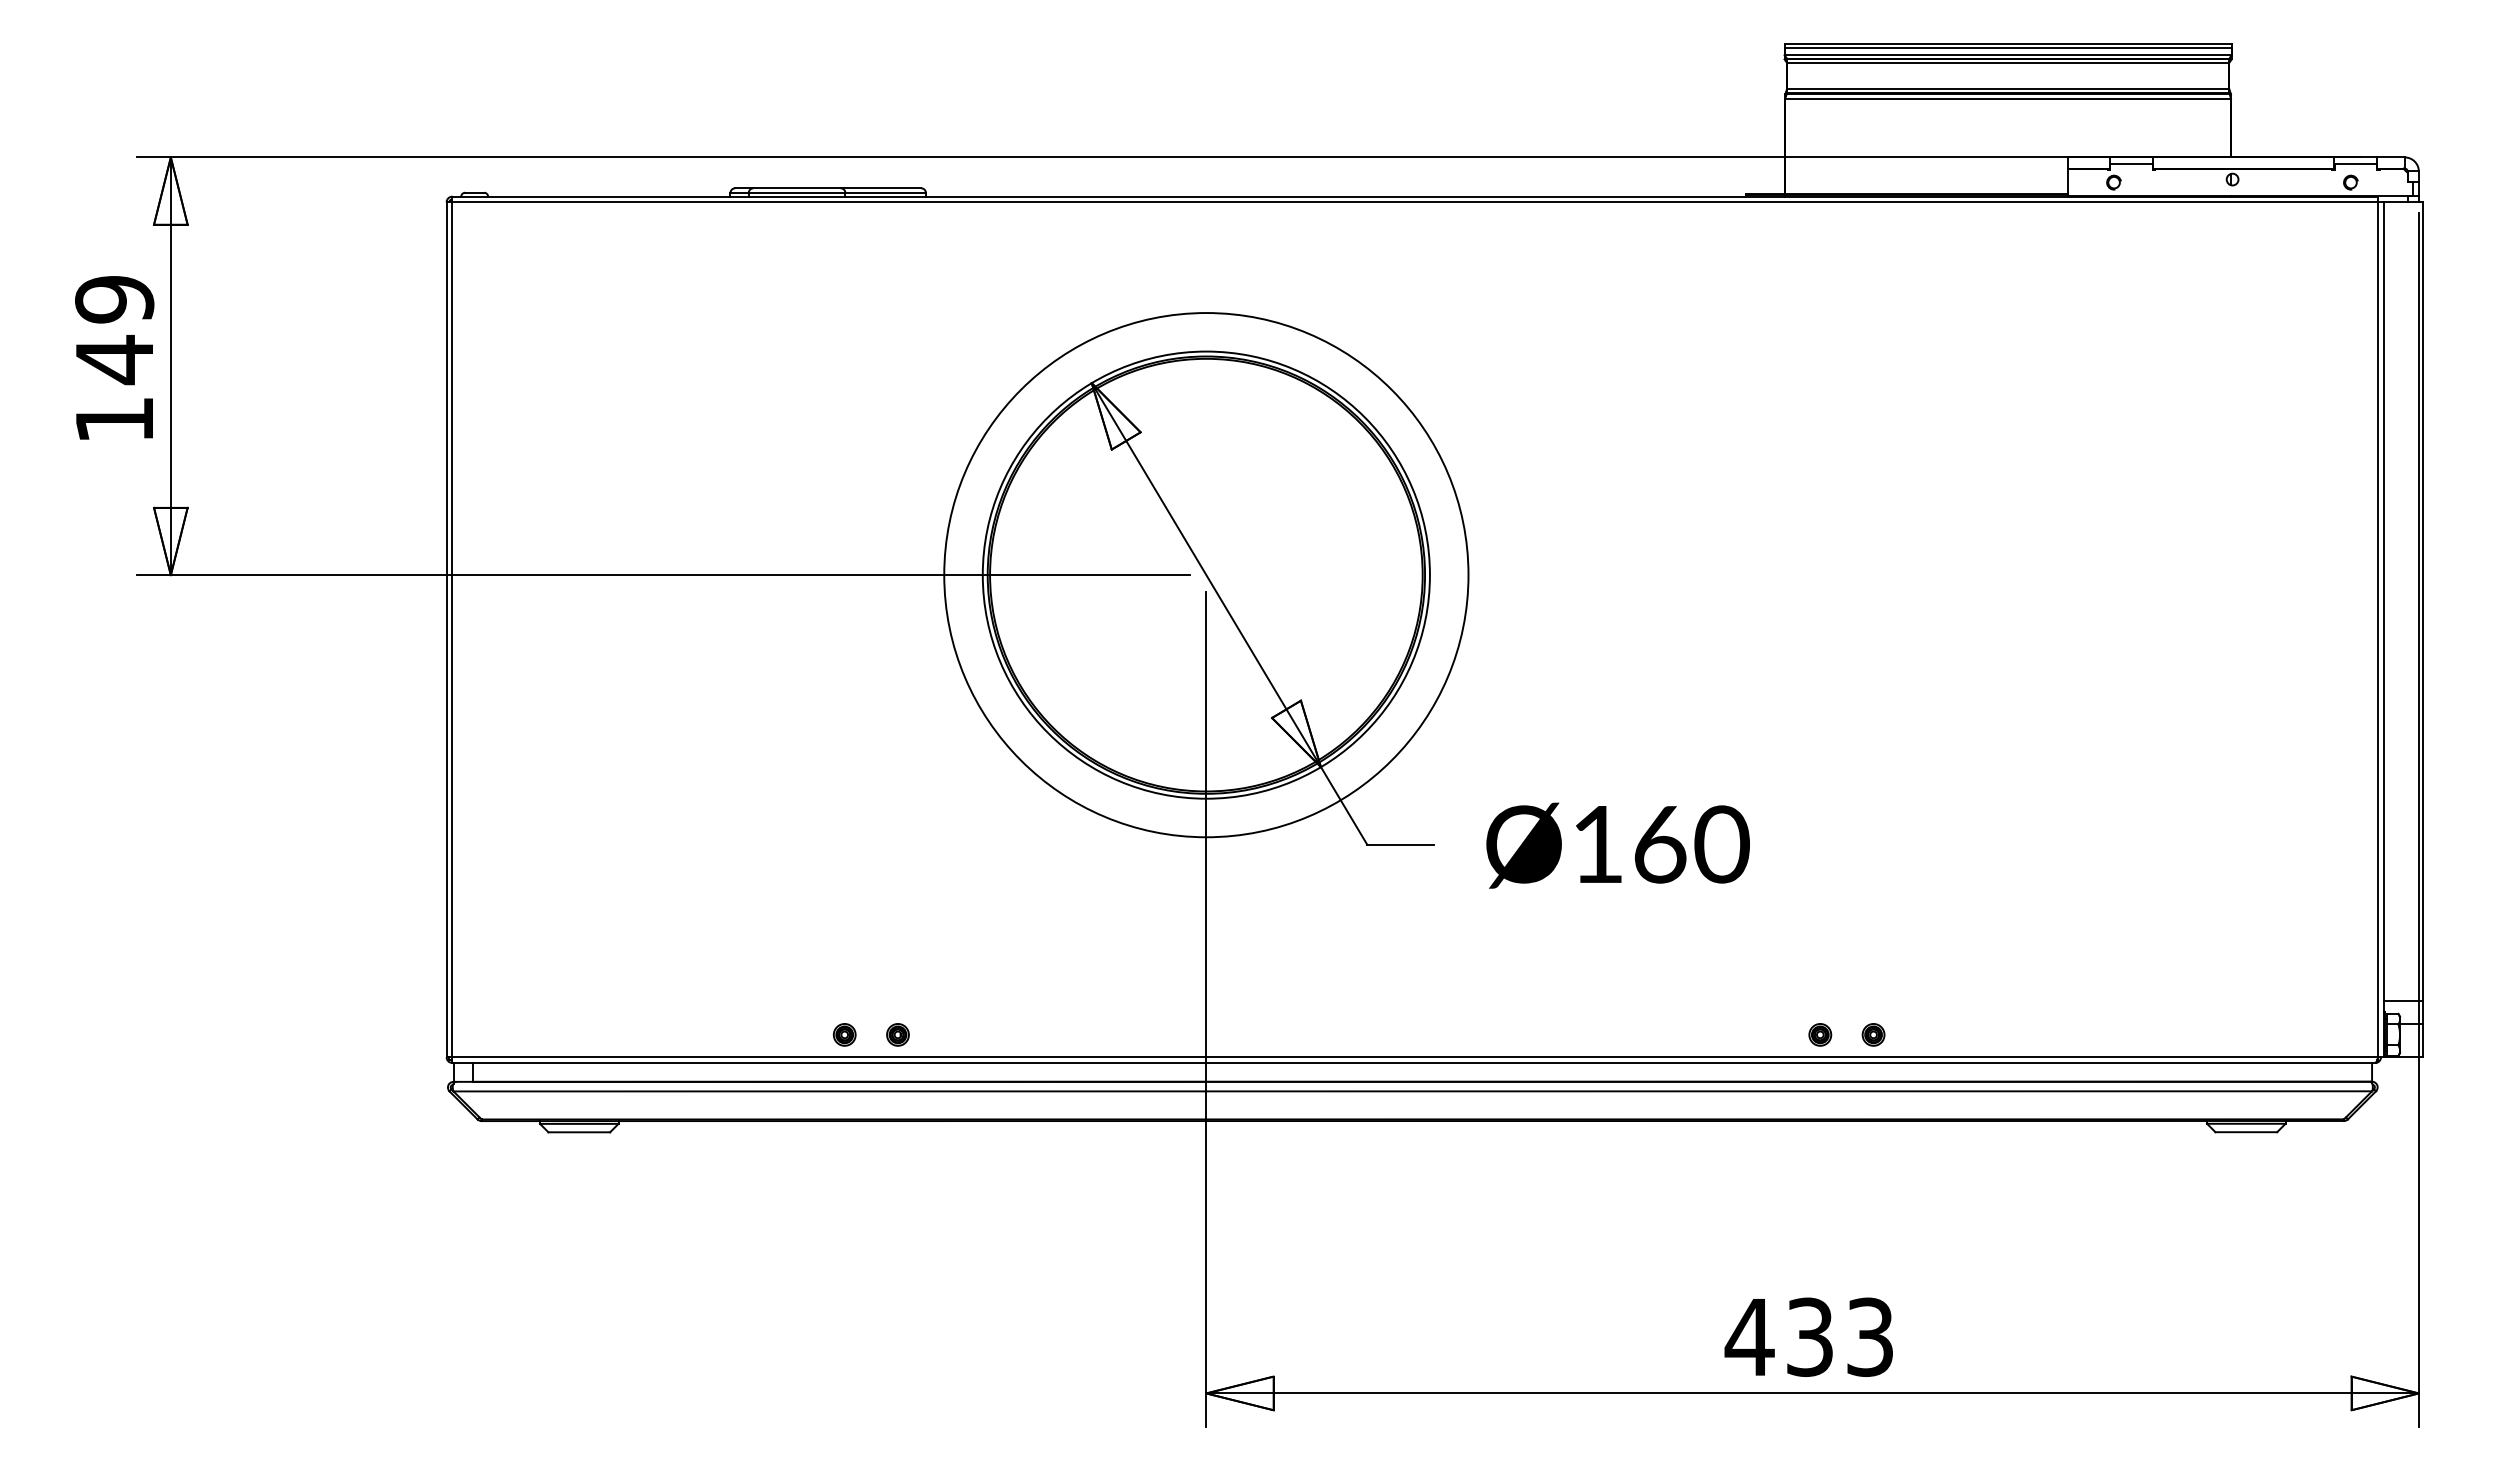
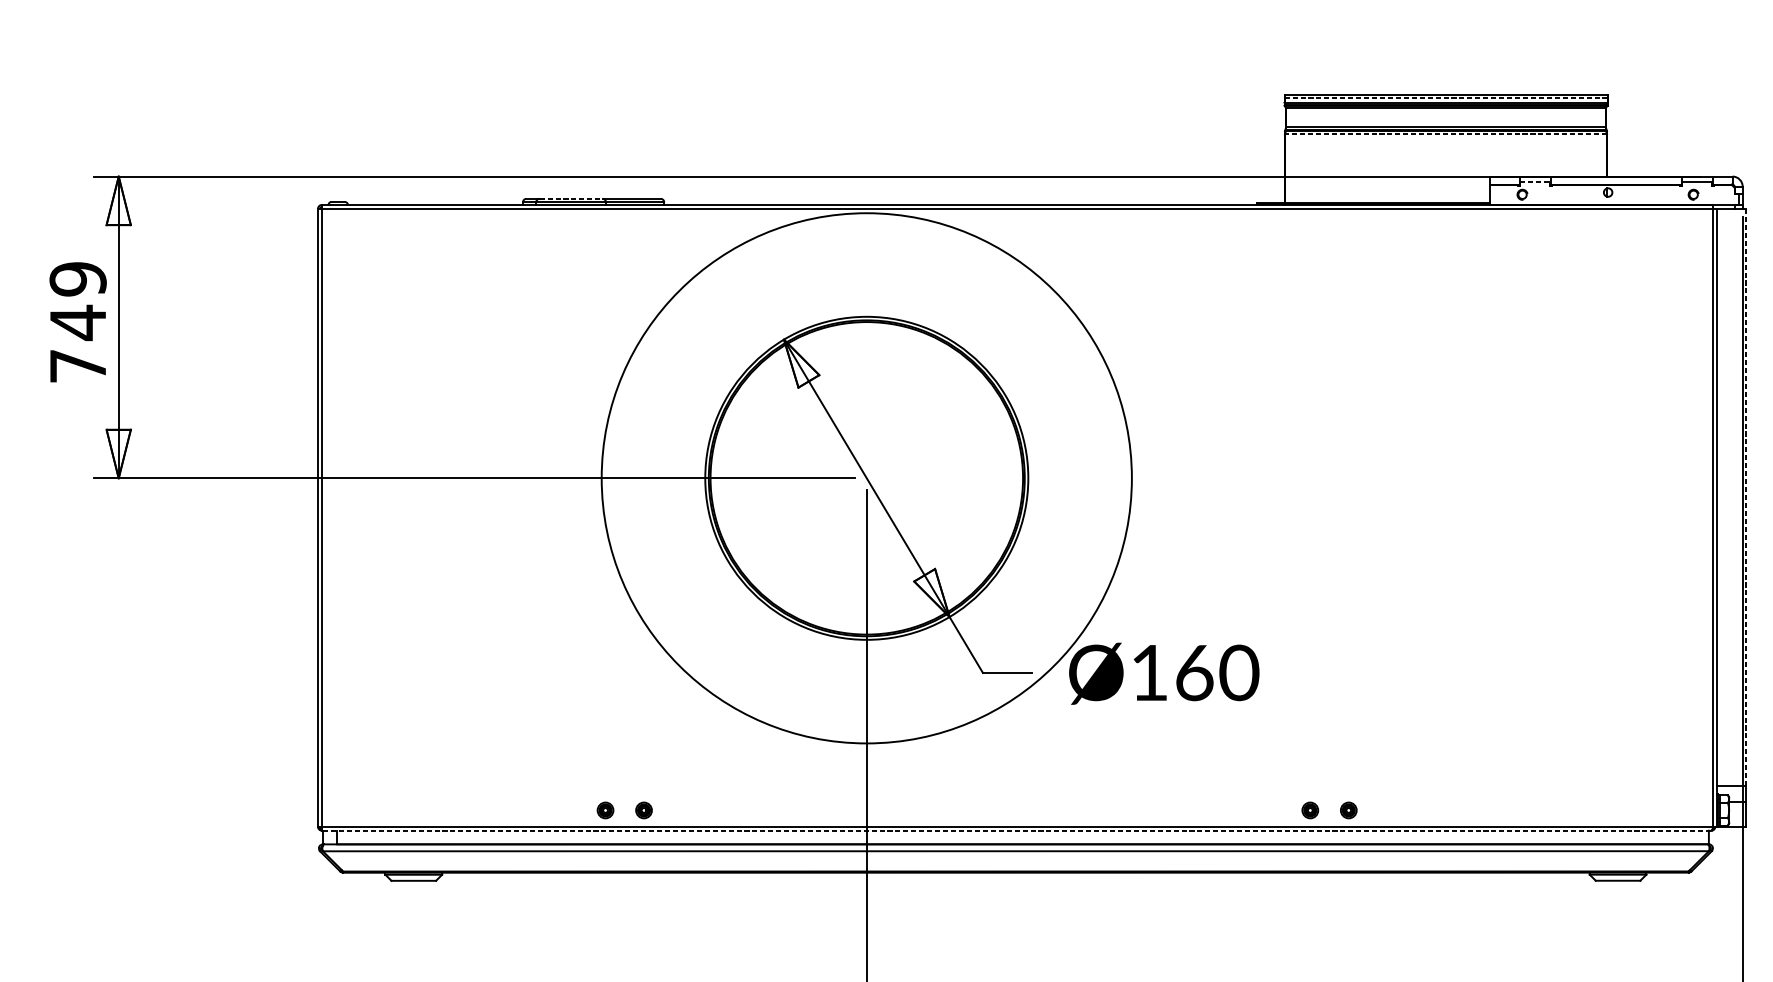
line: (2008, 48) -> (1446, 97), solid -> dashed
line: (2008, 98) -> (1446, 134), solid -> dashed
line: (2131, 164) -> (1535, 181), solid -> dashed
line: (797, 188) -> (571, 199), solid -> dashed
text: (114, 419) -> (78, 365), 149 -> 749
circle: (1206, 575) -> (866, 478), size x1.4
line: (2423, 601) -> (1746, 497), solid -> dashed
line: (1413, 1062) -> (1016, 830), solid -> dashed

